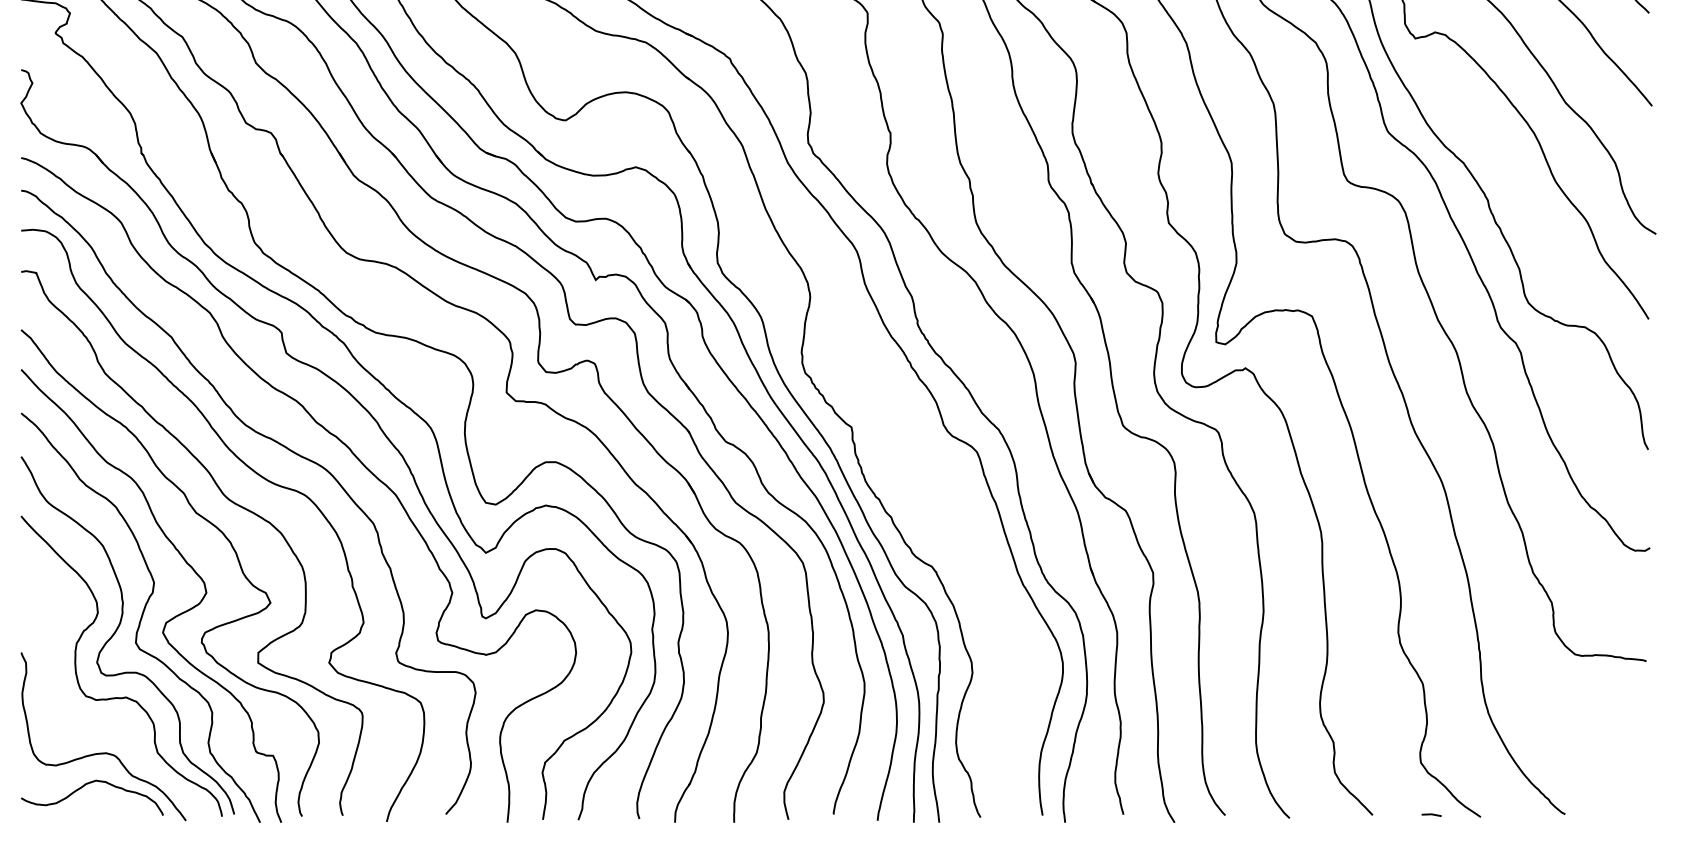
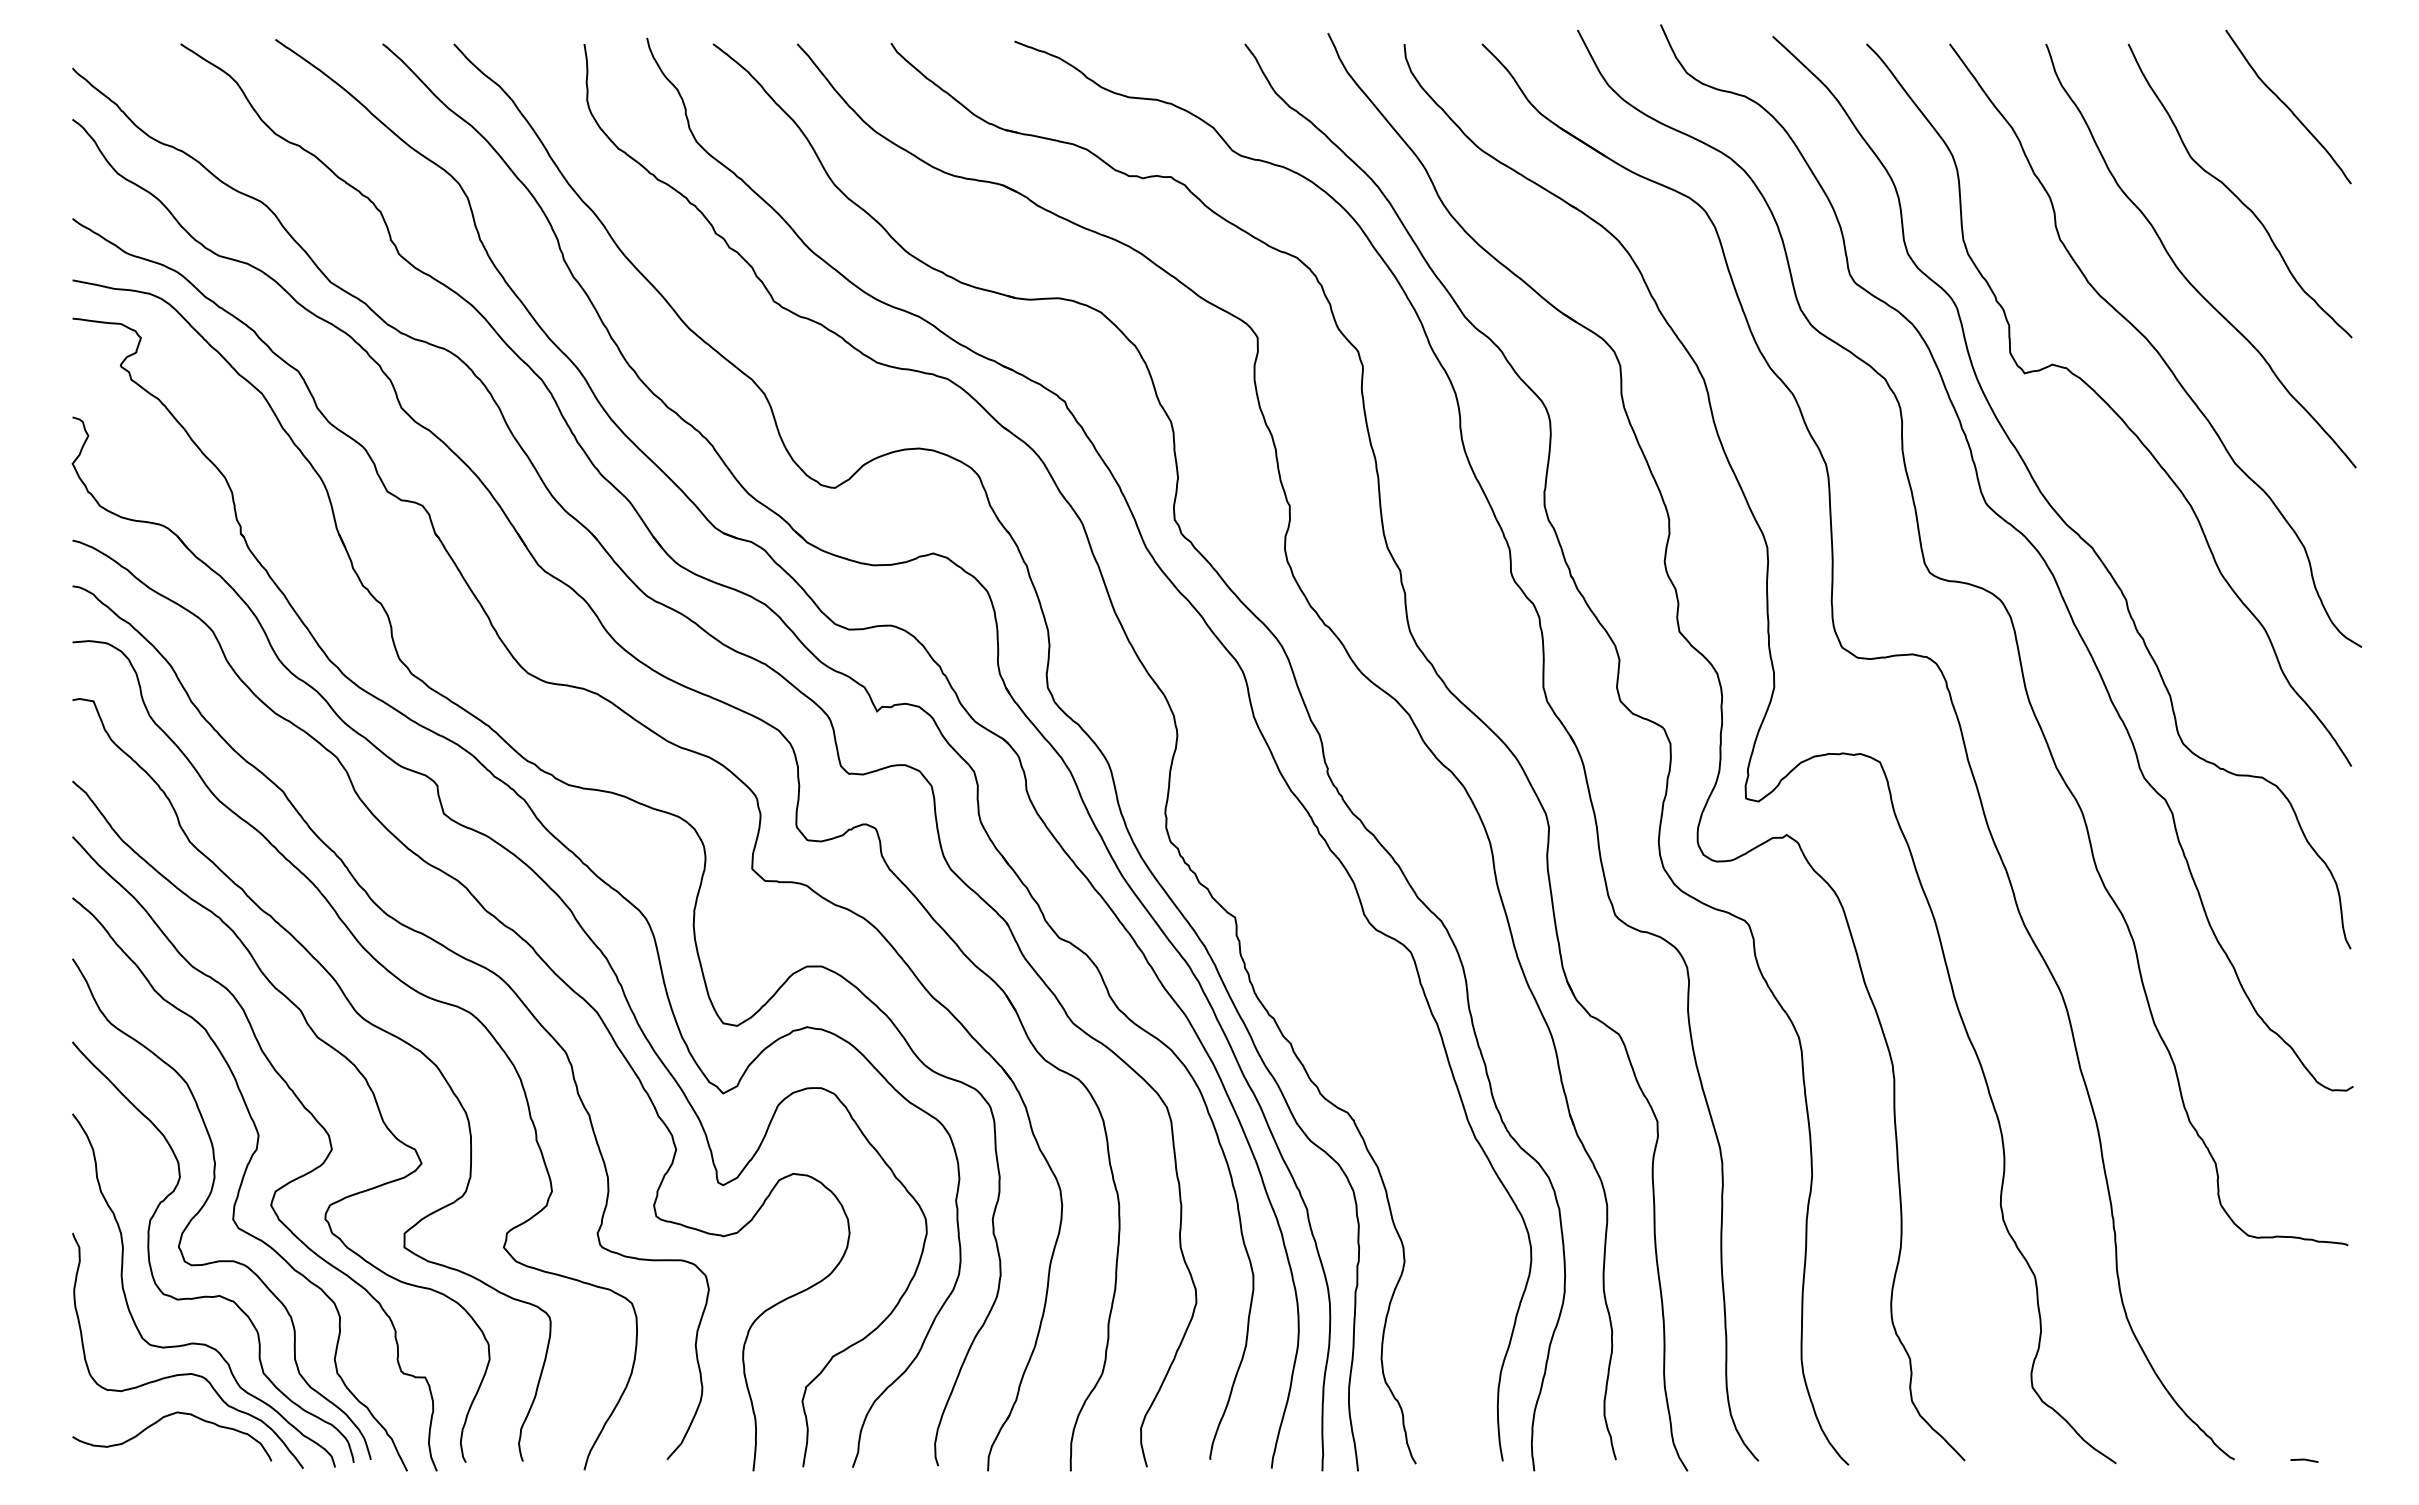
curve: (109, 730) -> (196, 1342), added
line: (1431, 815) -> (2304, 1460), moved

